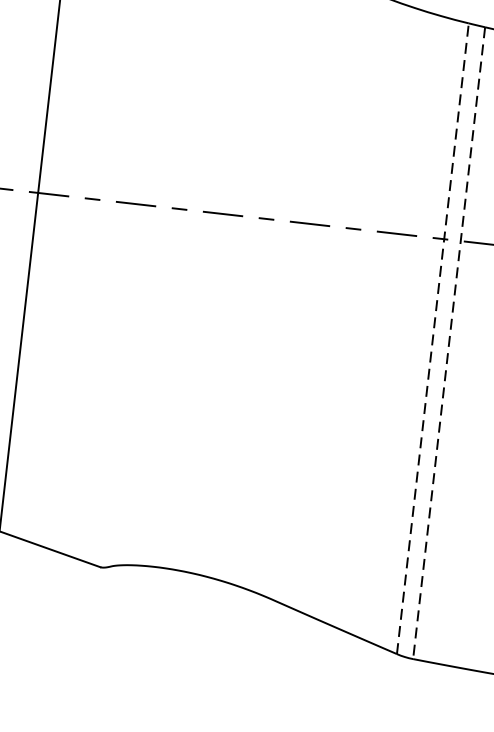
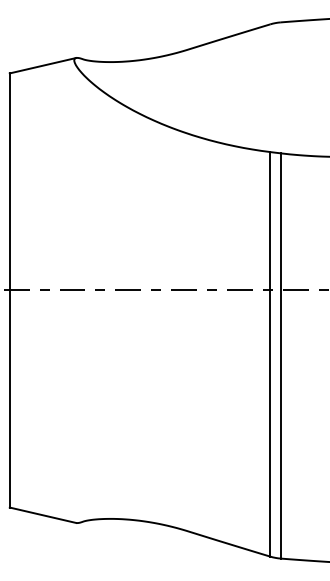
line: (433, 337) -> (270, 353), dashed -> solid
line: (448, 342) -> (280, 355), dashed -> solid

